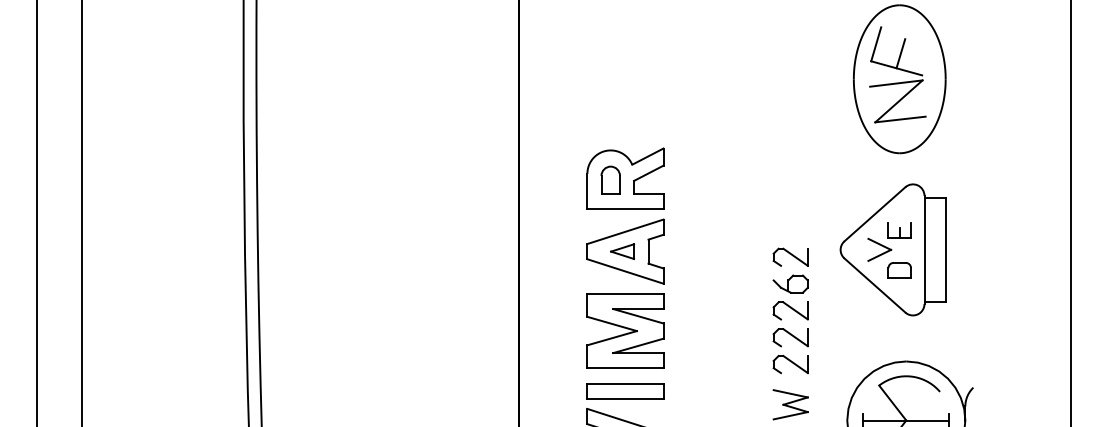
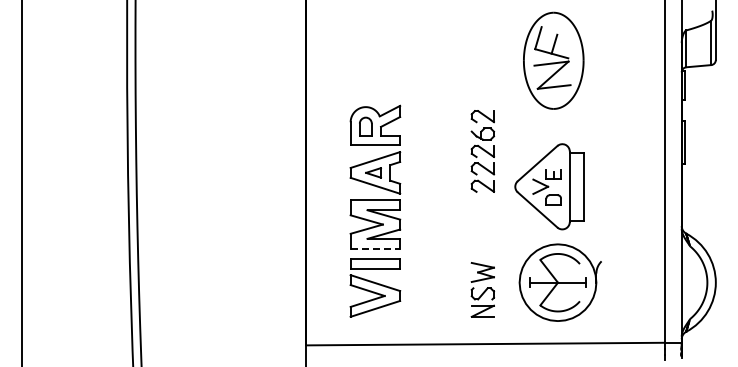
part: (893, 249) -> (549, 186), moved
part: (790, 310) -> (482, 151), moved
line: (625, 367) -> (375, 248), solid -> dashed

